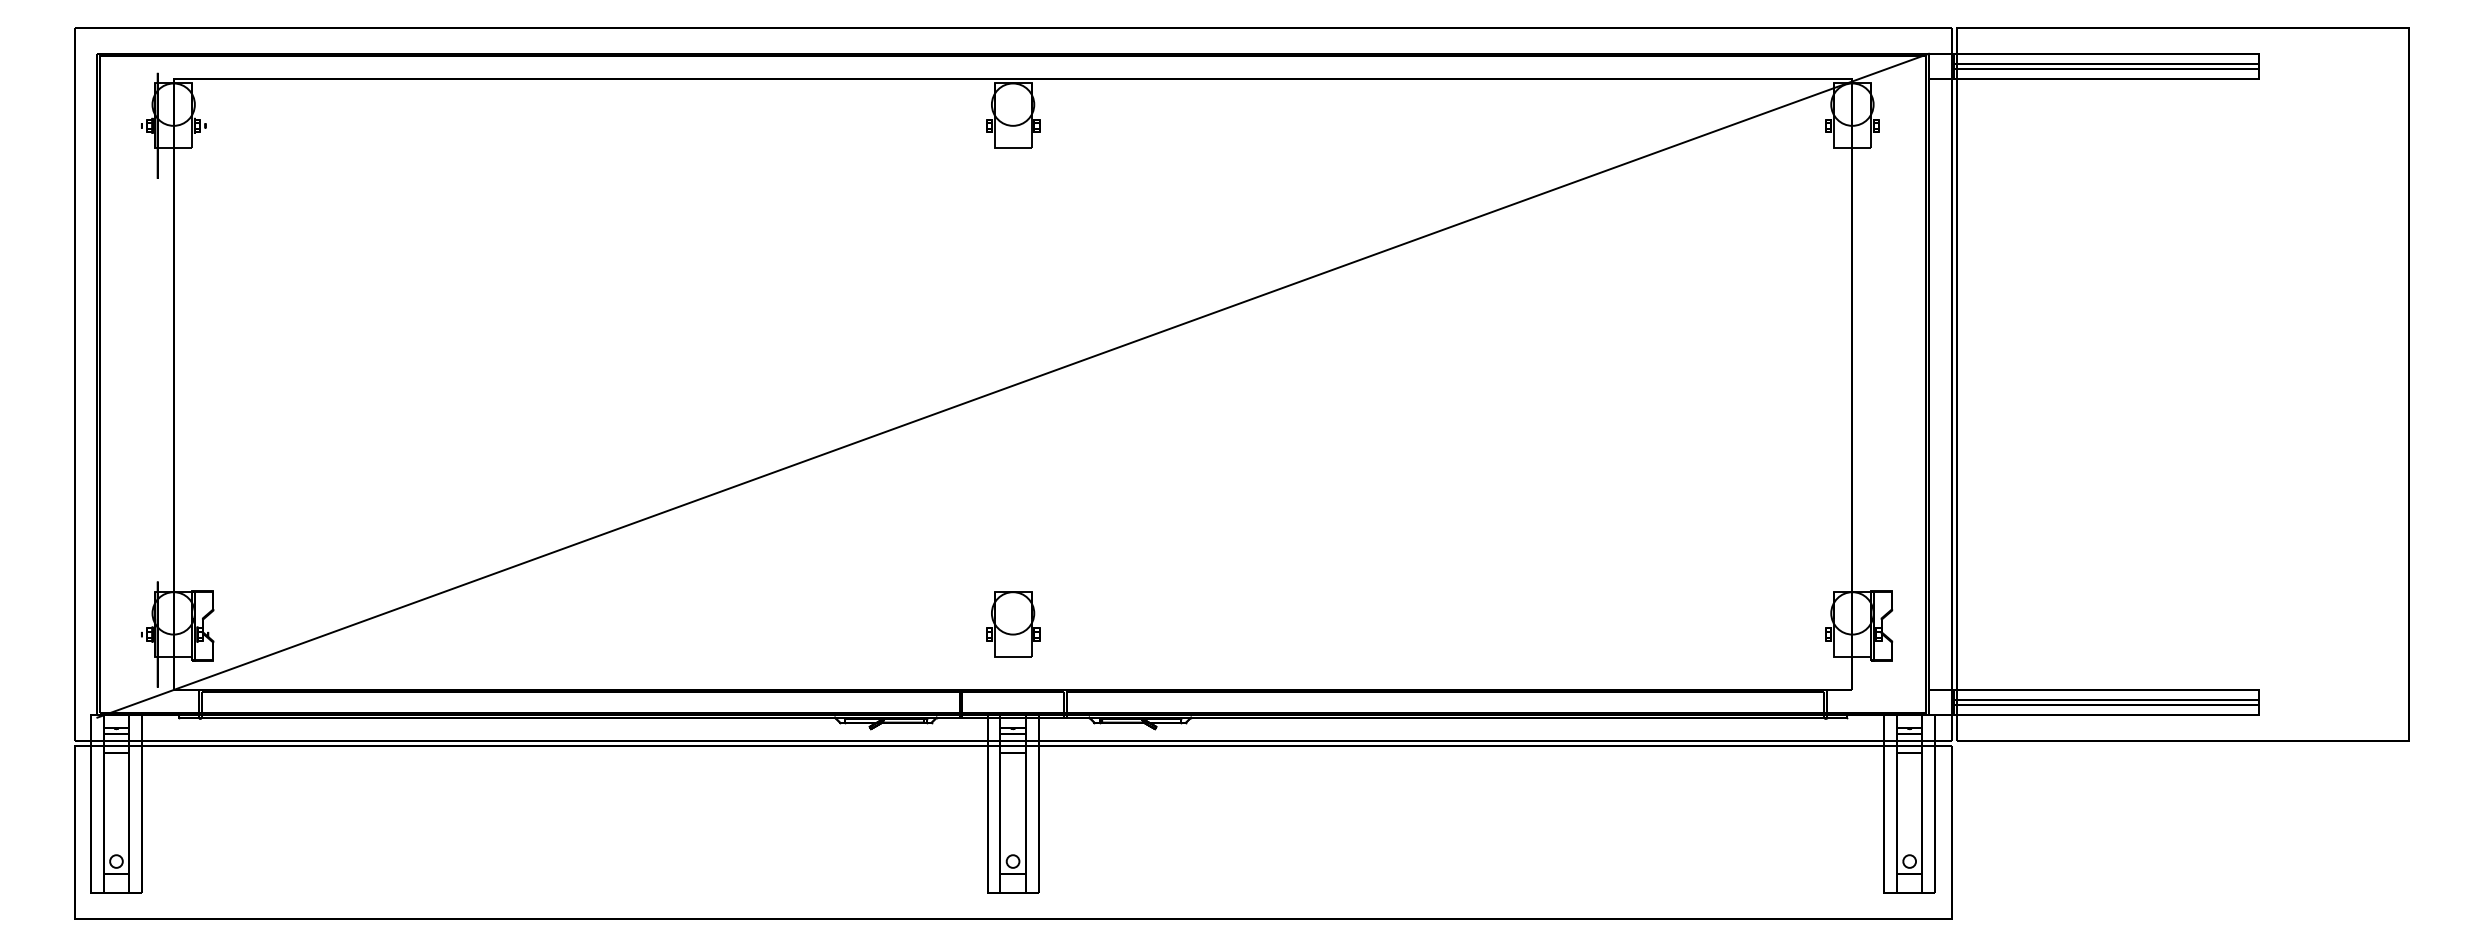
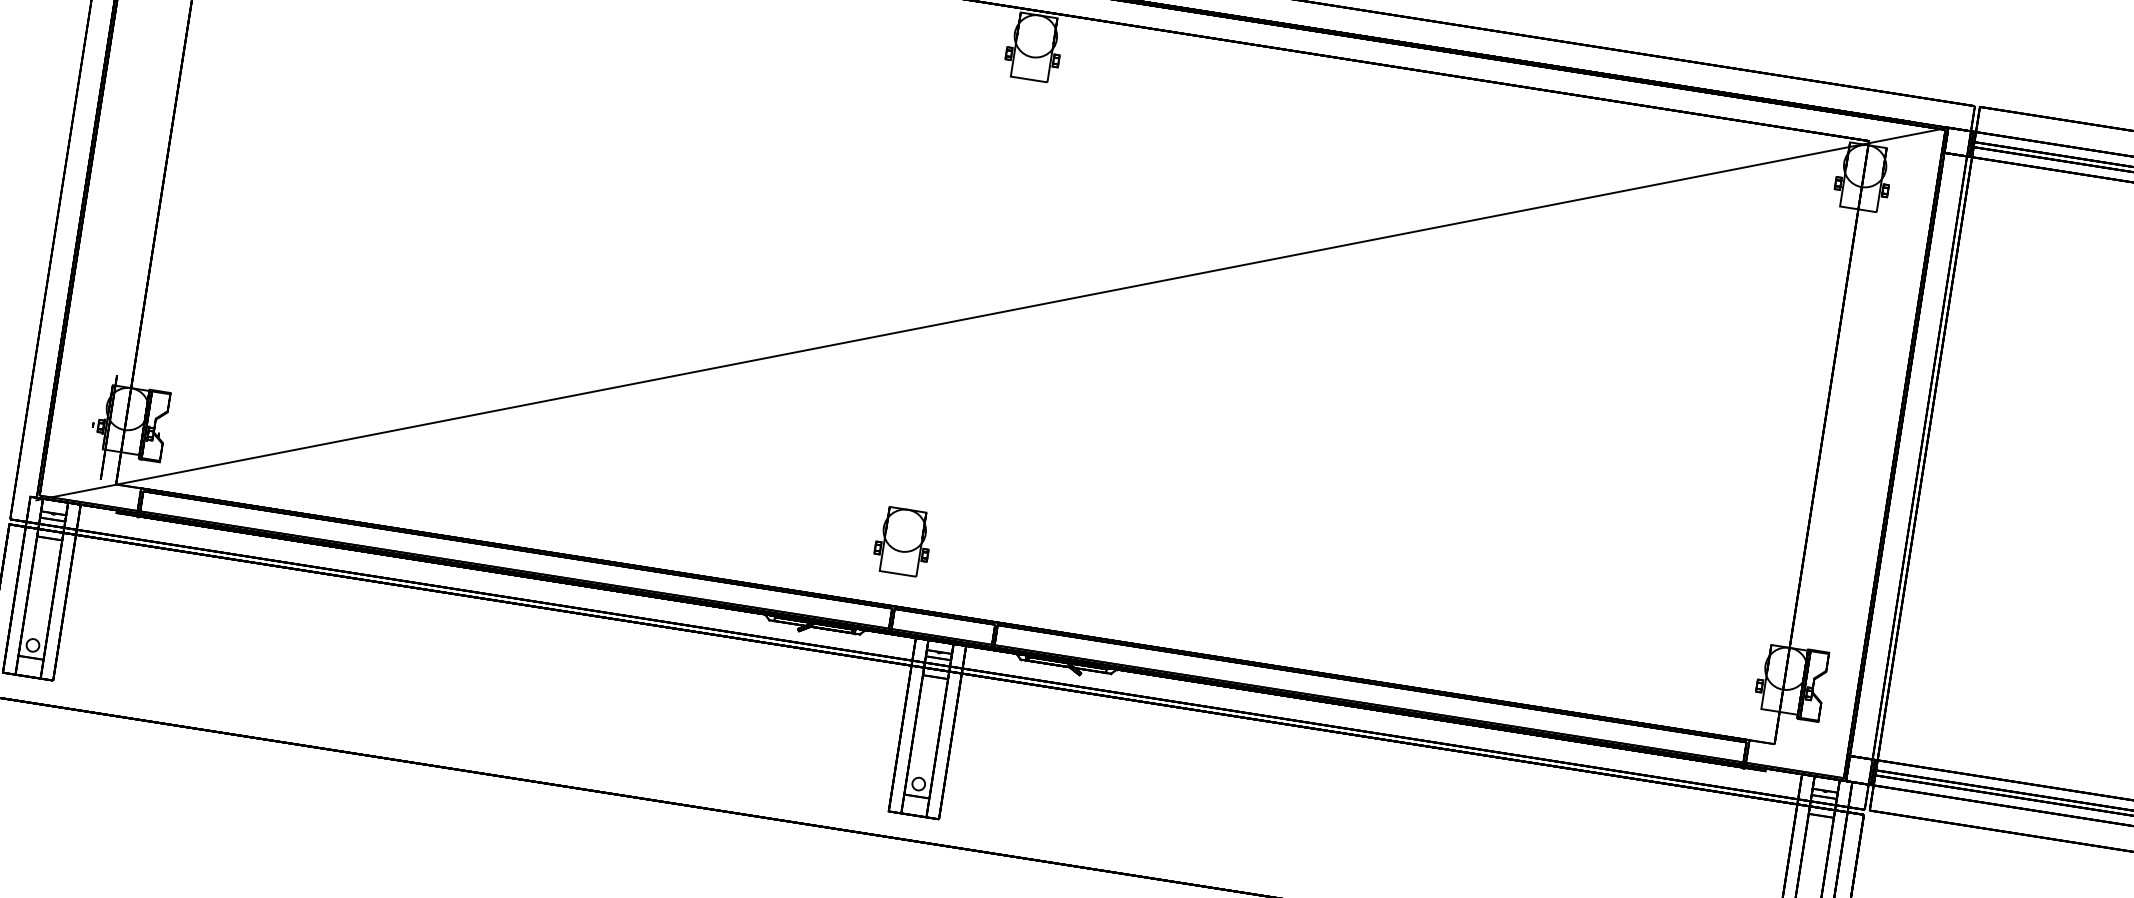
part: (1013, 624) -> (903, 541), moved

